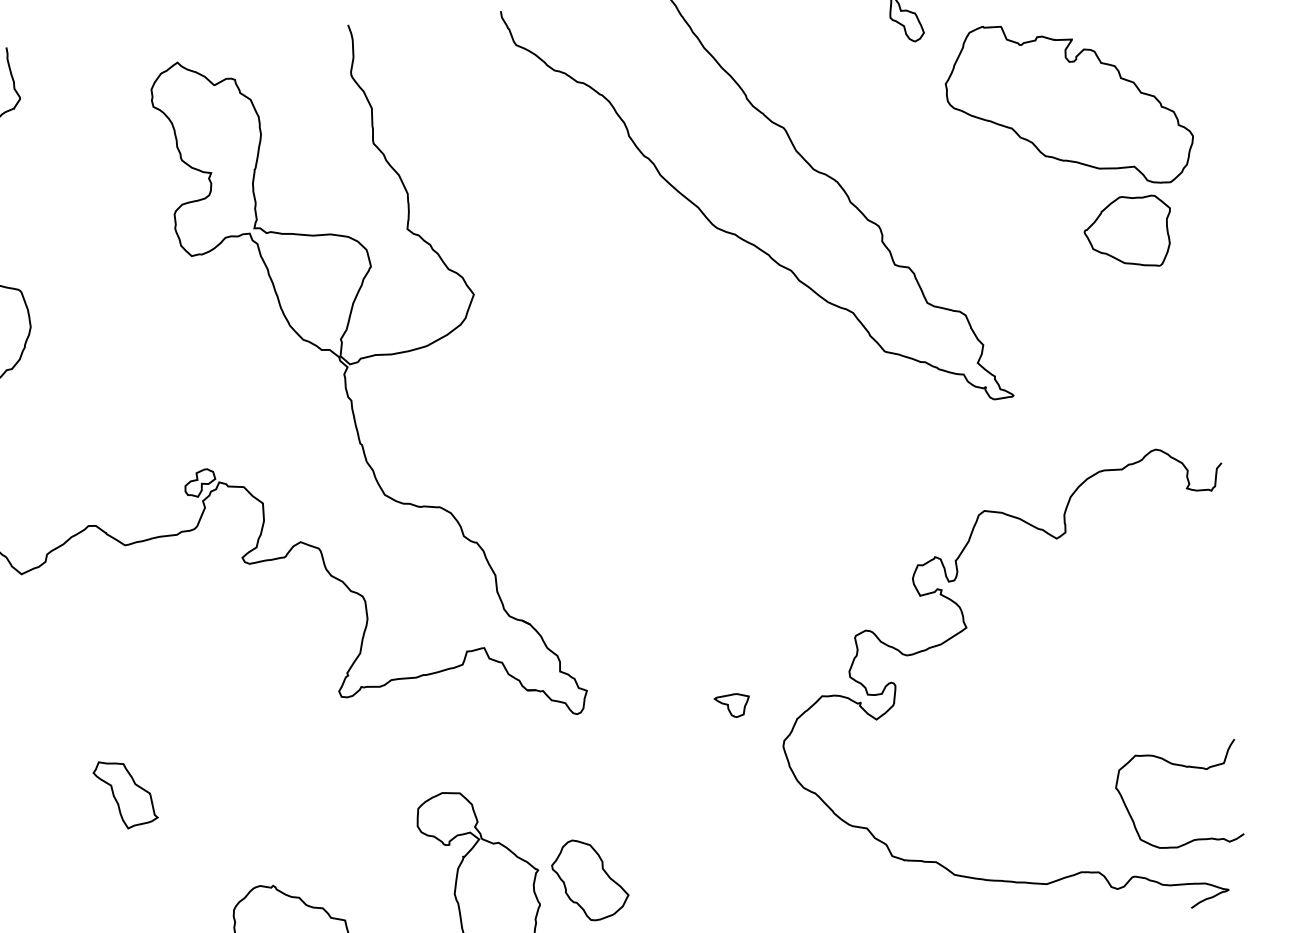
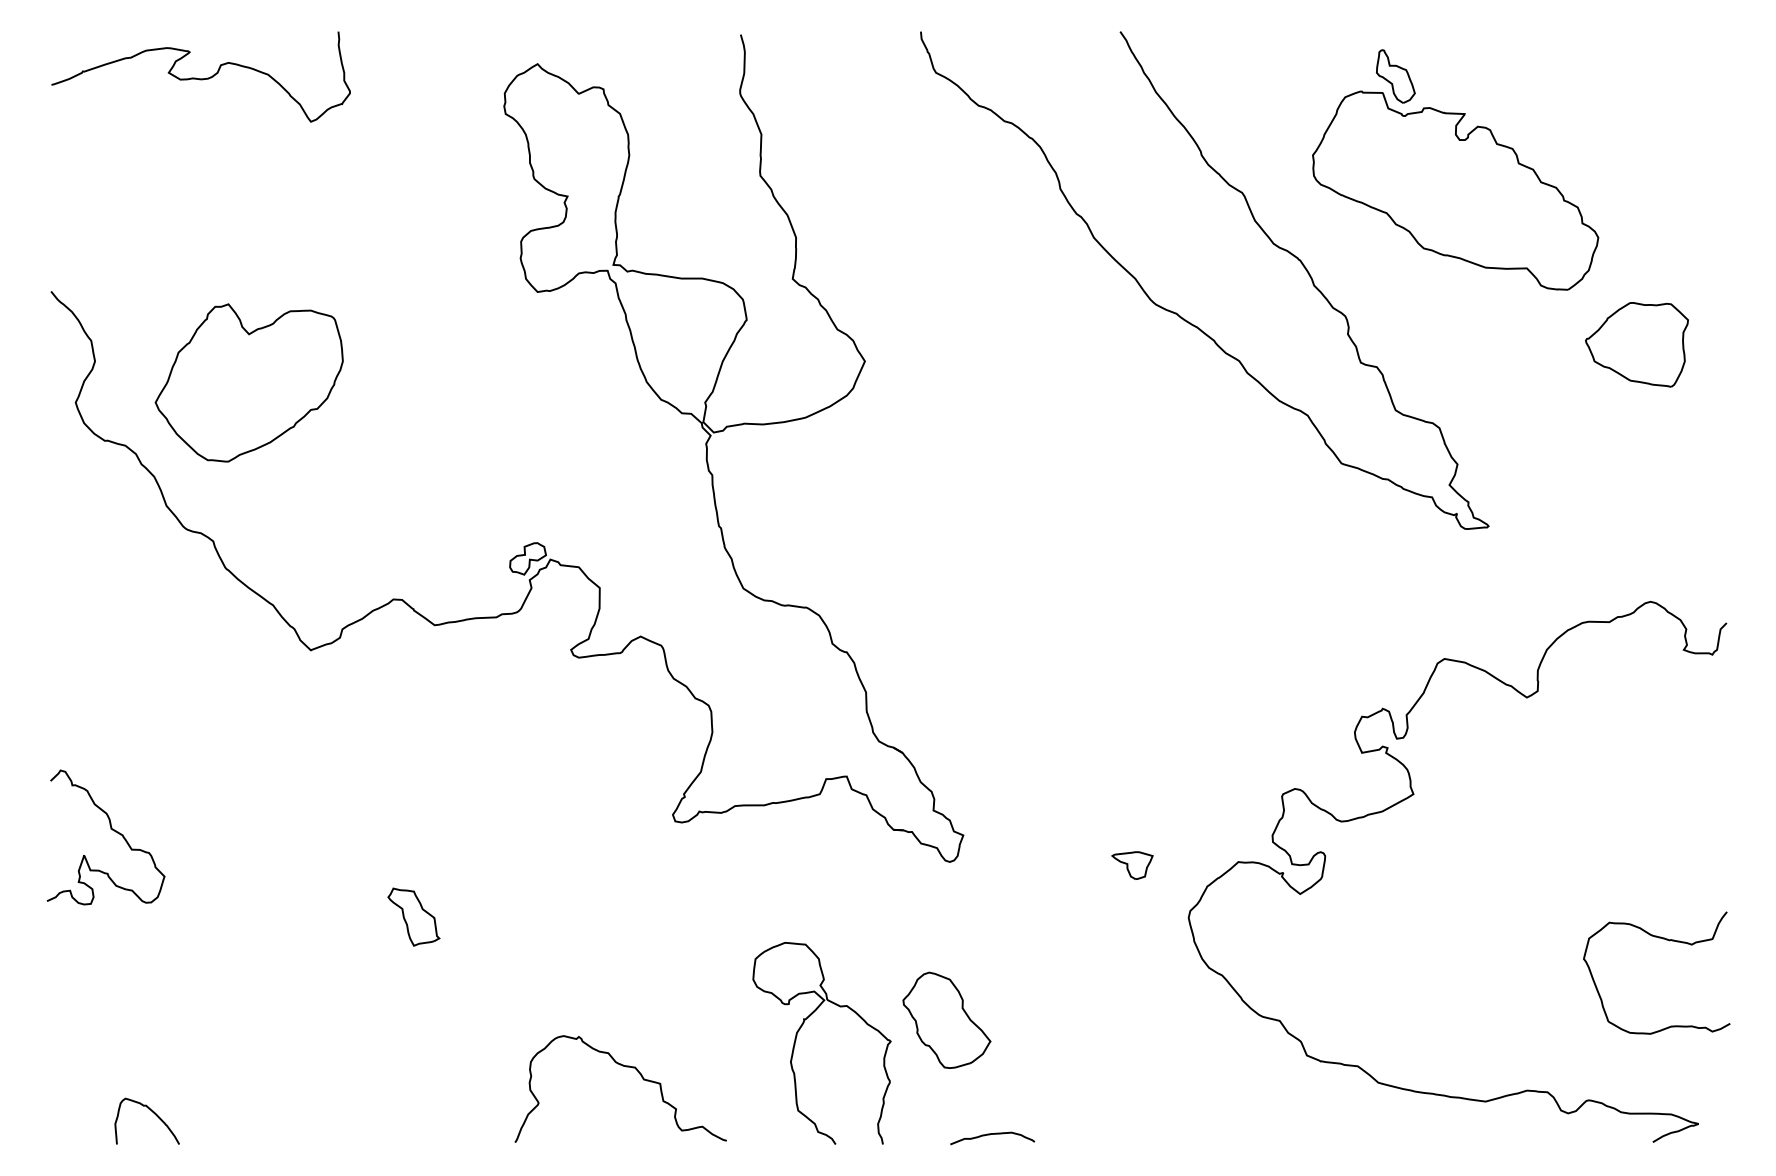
part: (1068, 105) -> (1455, 190), moved
curve: (1184, 767) -> (1666, 940), moved
part: (125, 793) -> (413, 916), size x0.71
part: (589, 879) -> (946, 1019), moved

